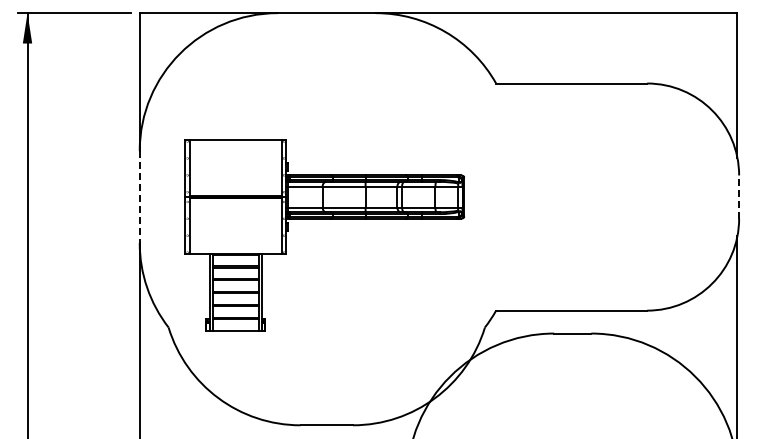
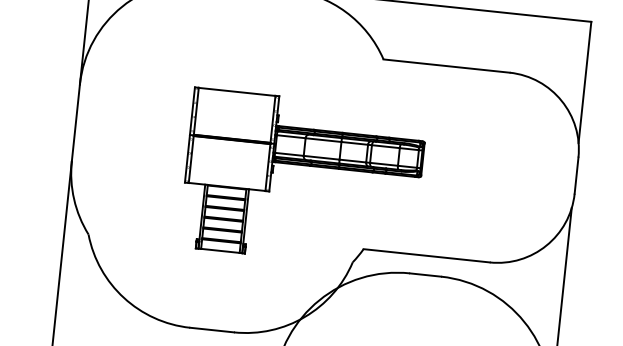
line: (139, 197) -> (75, 123), dashed -> solid
line: (739, 197) -> (576, 176), dashed -> solid
part: (324, 219) -> (304, 165), moved

